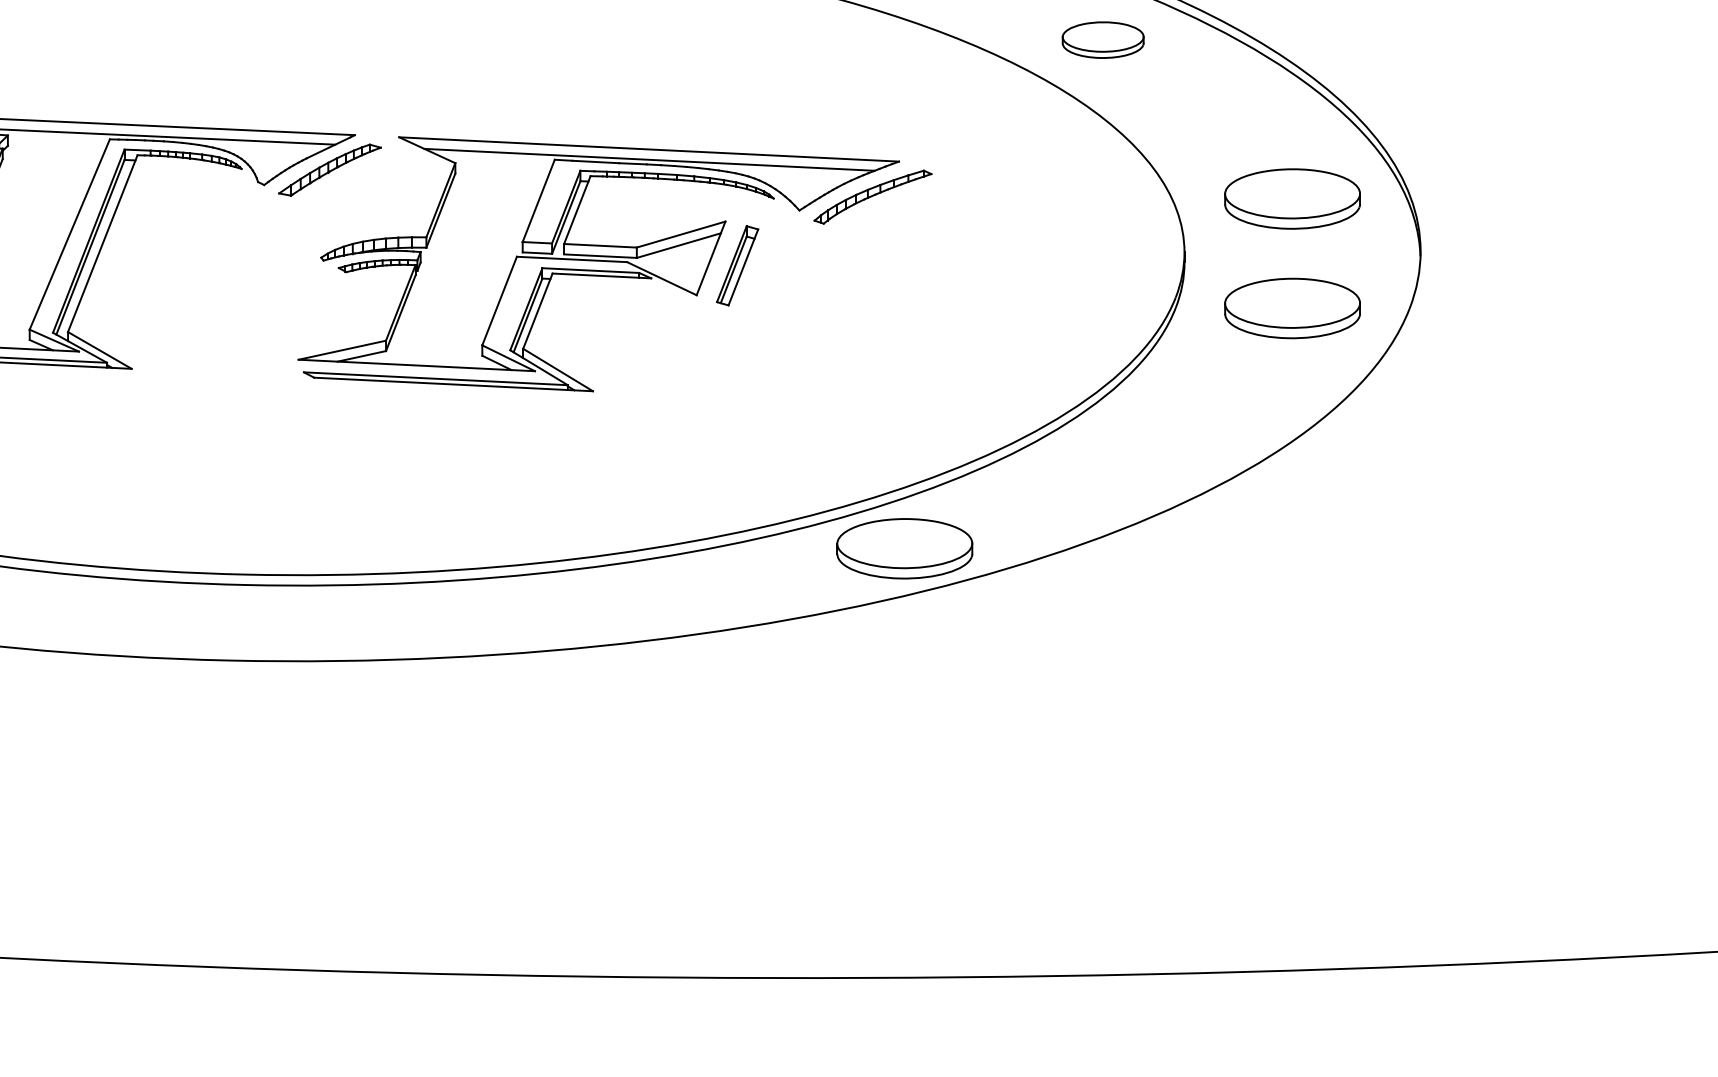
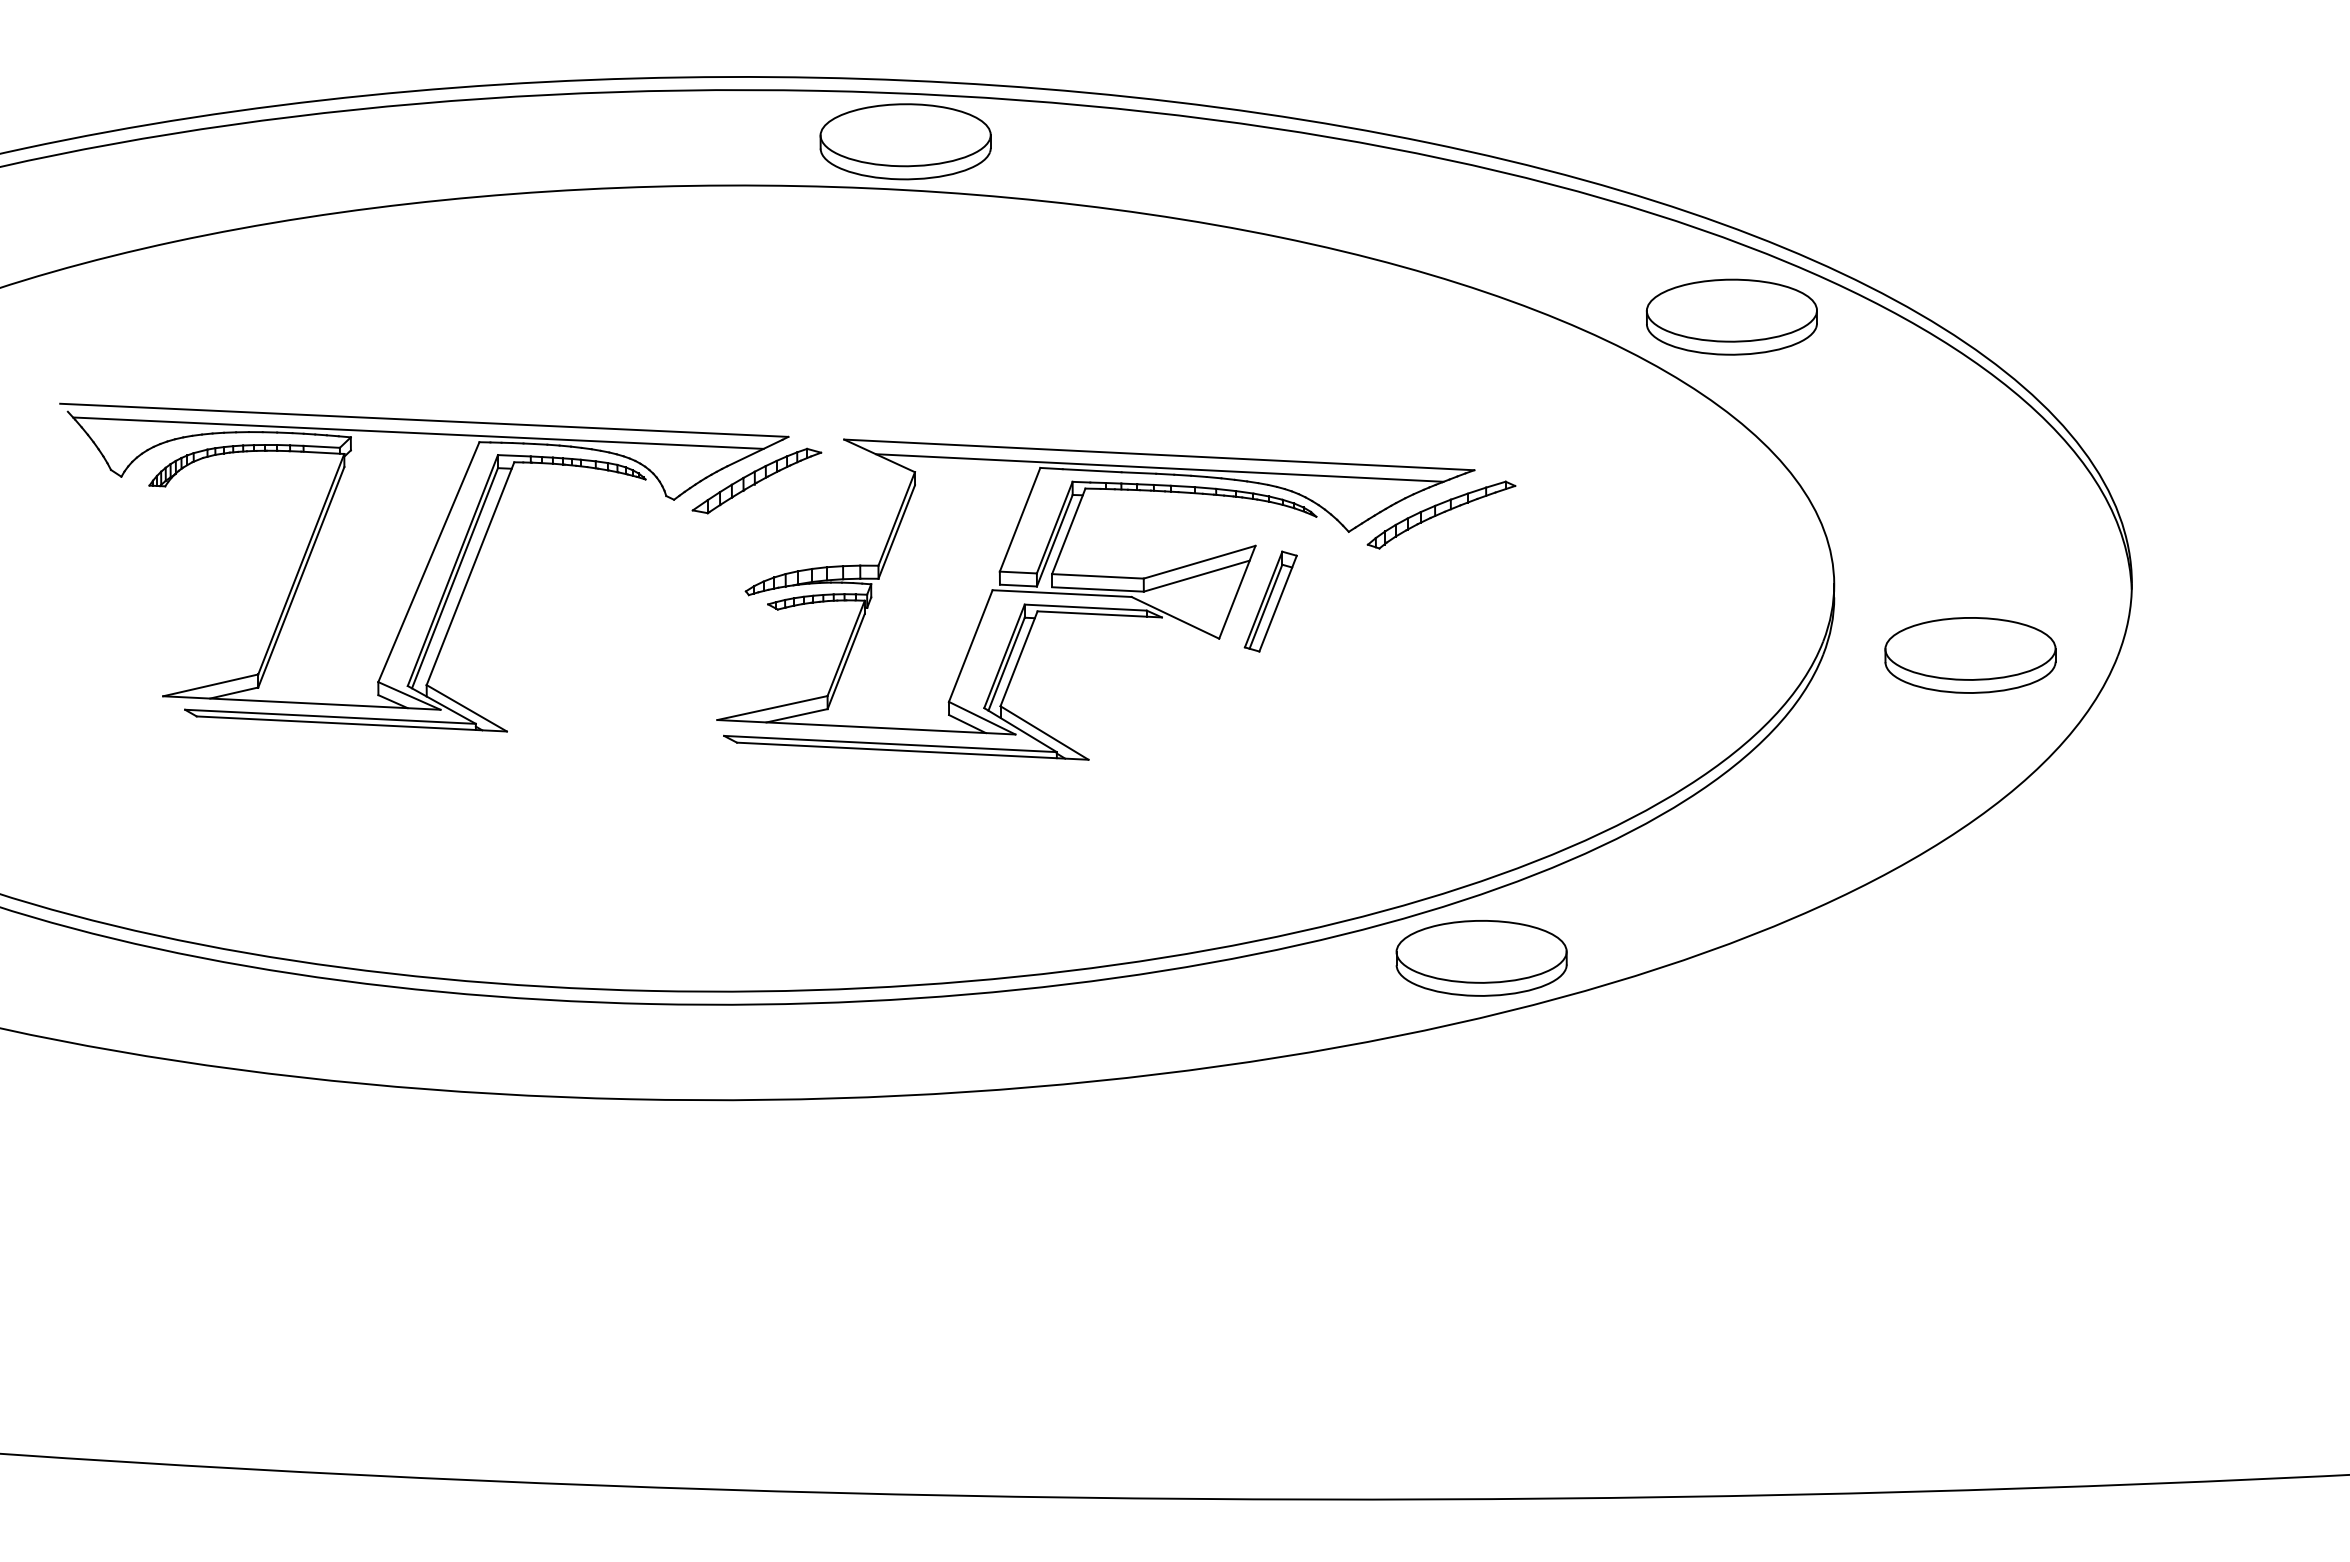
part: (1103, 39) -> (1731, 316), size x1.67
part: (1292, 199) -> (1970, 517), removed

